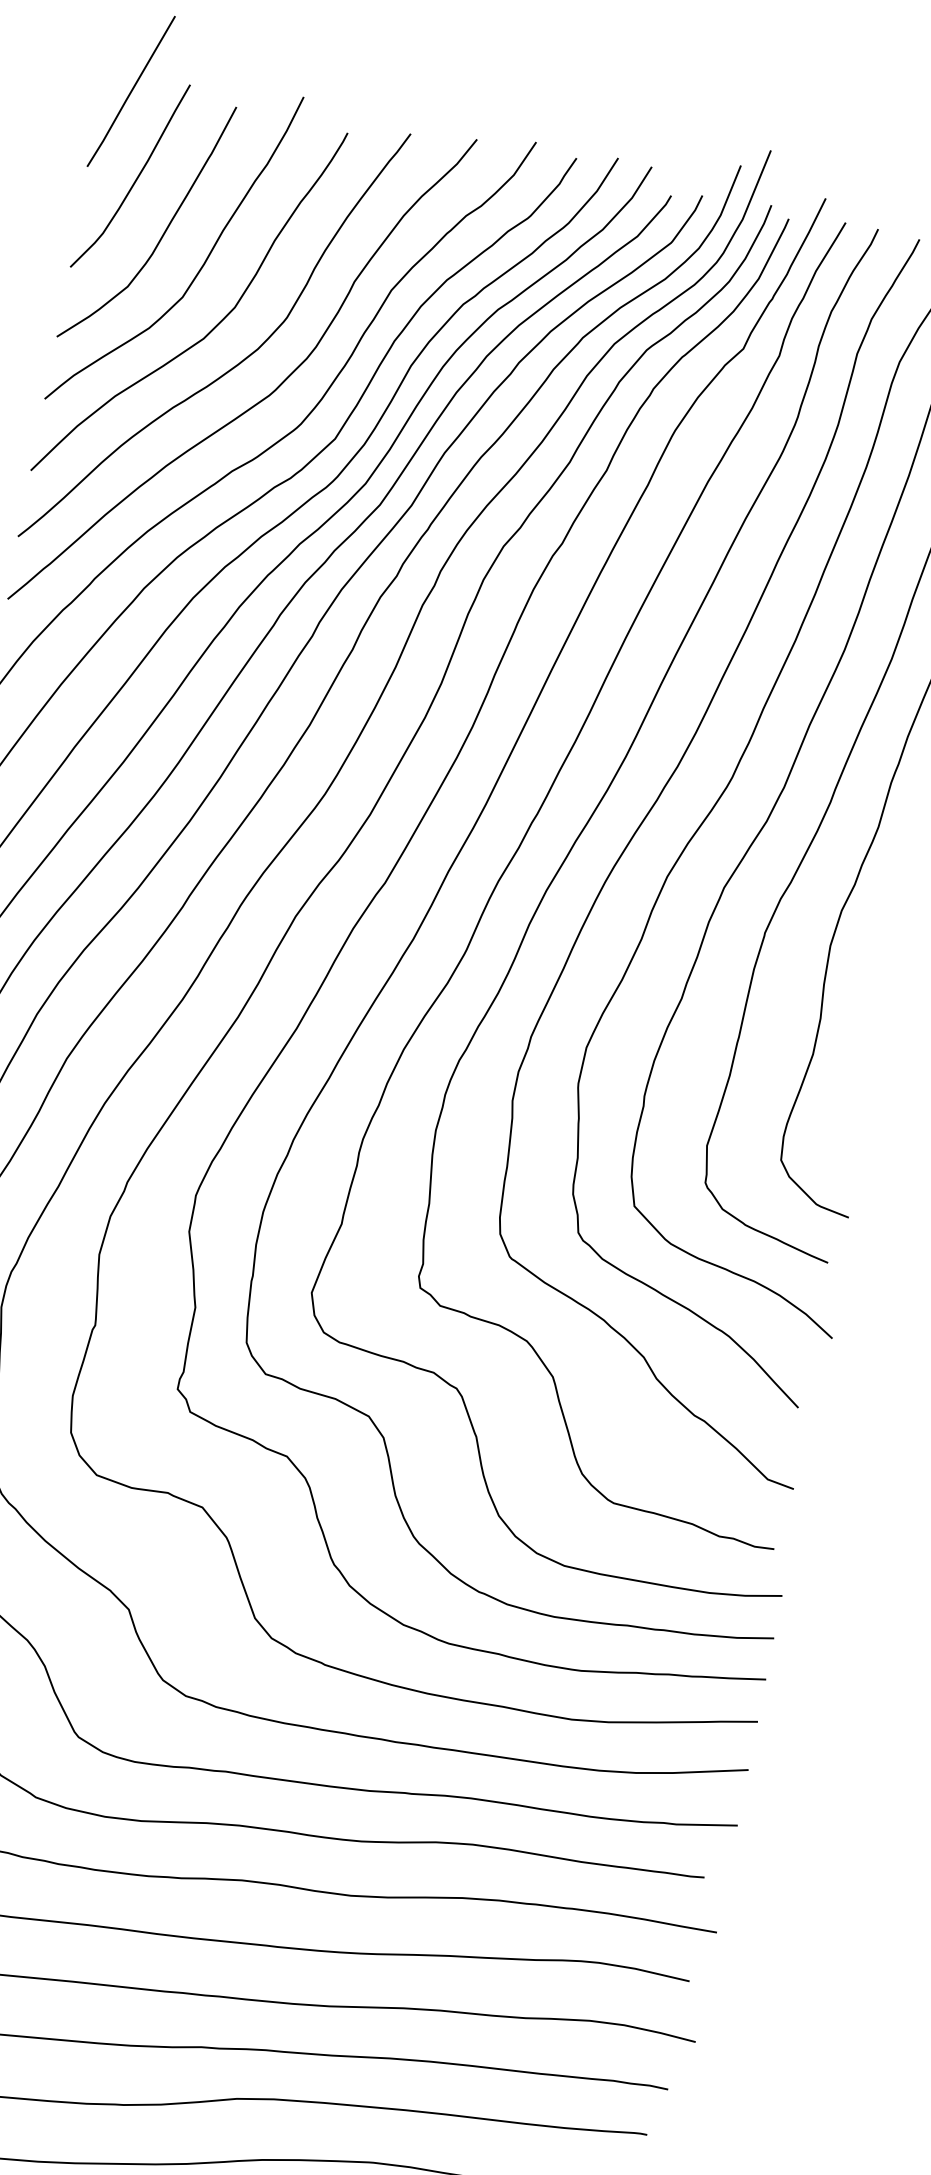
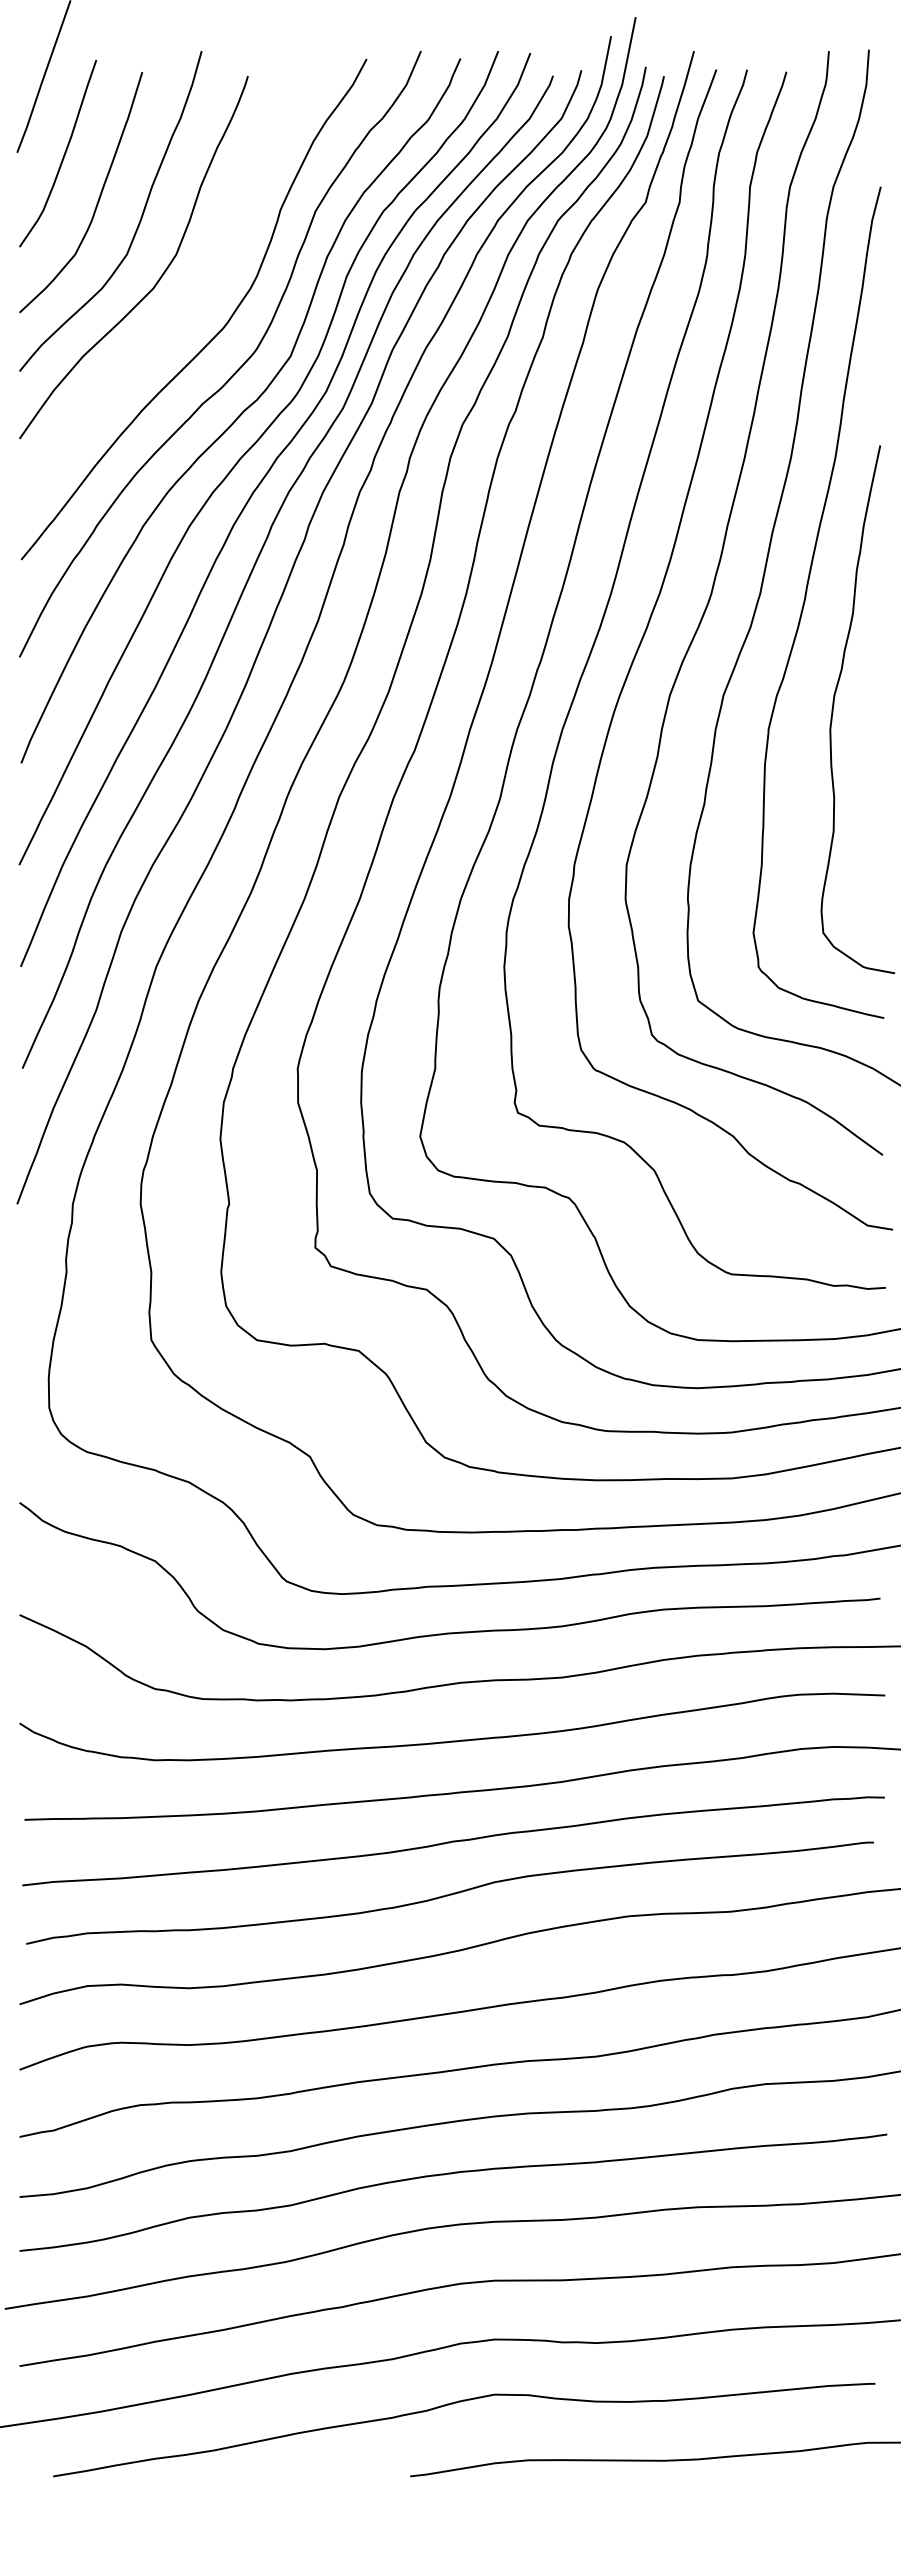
curve: (234, 365) -> (186, 307), removed

